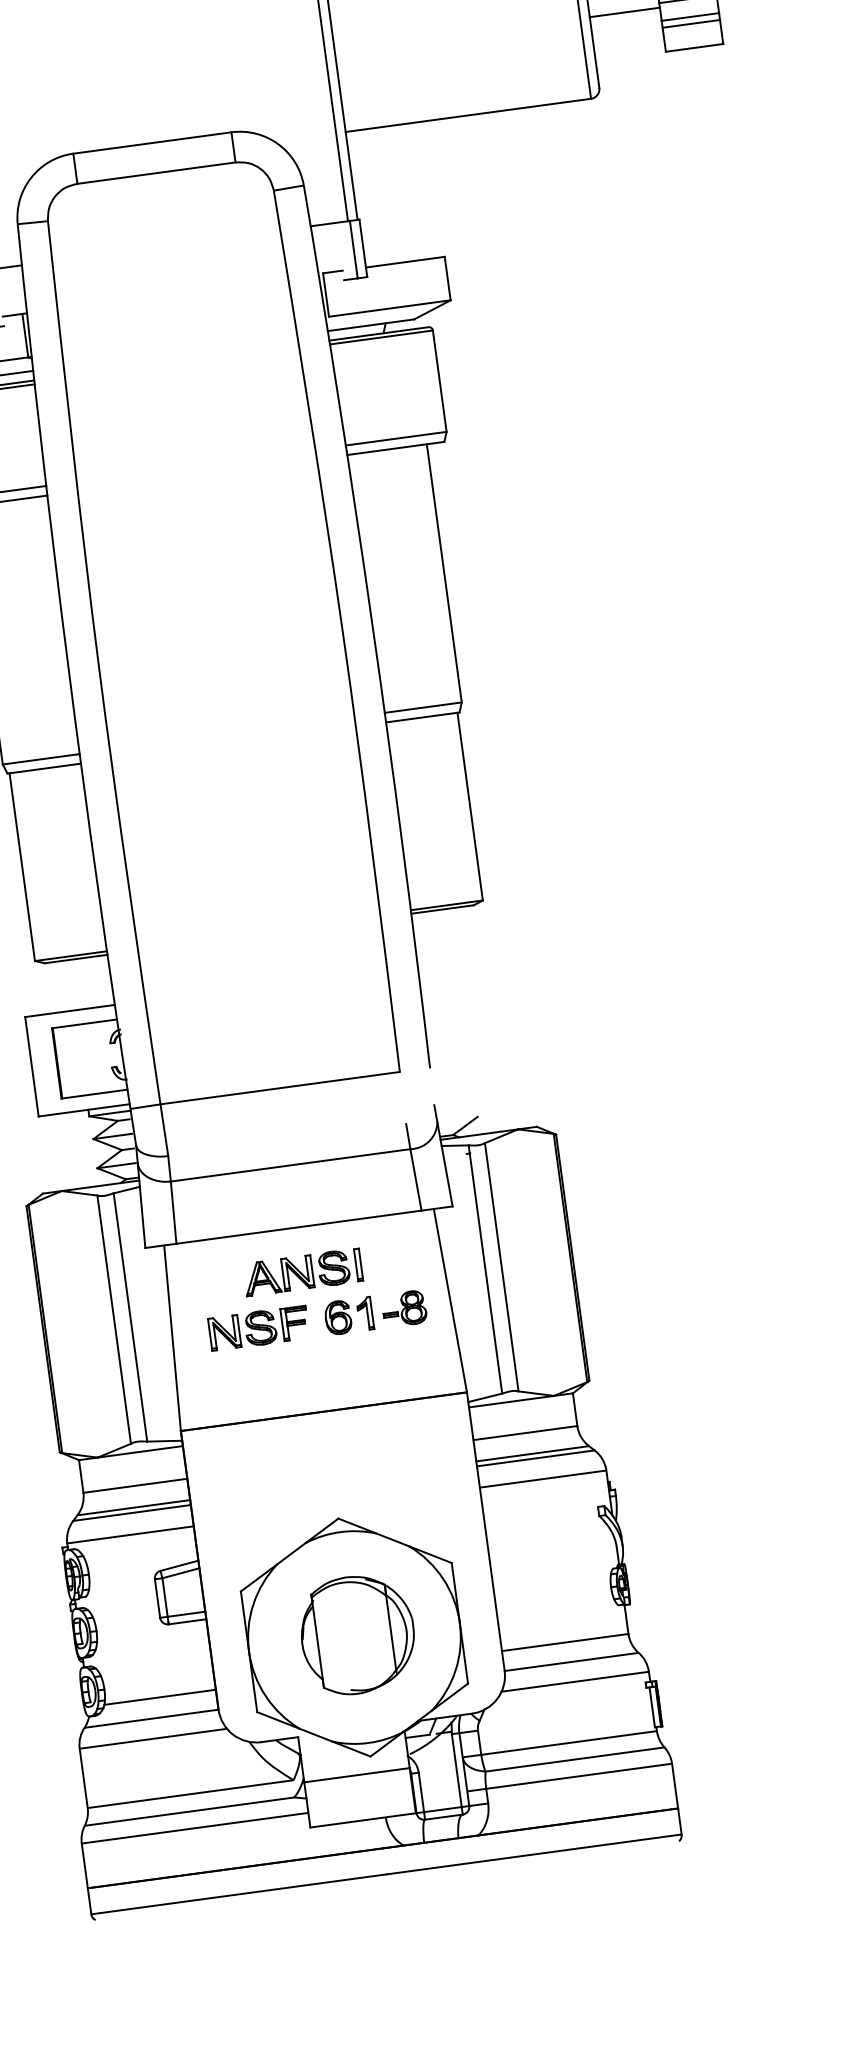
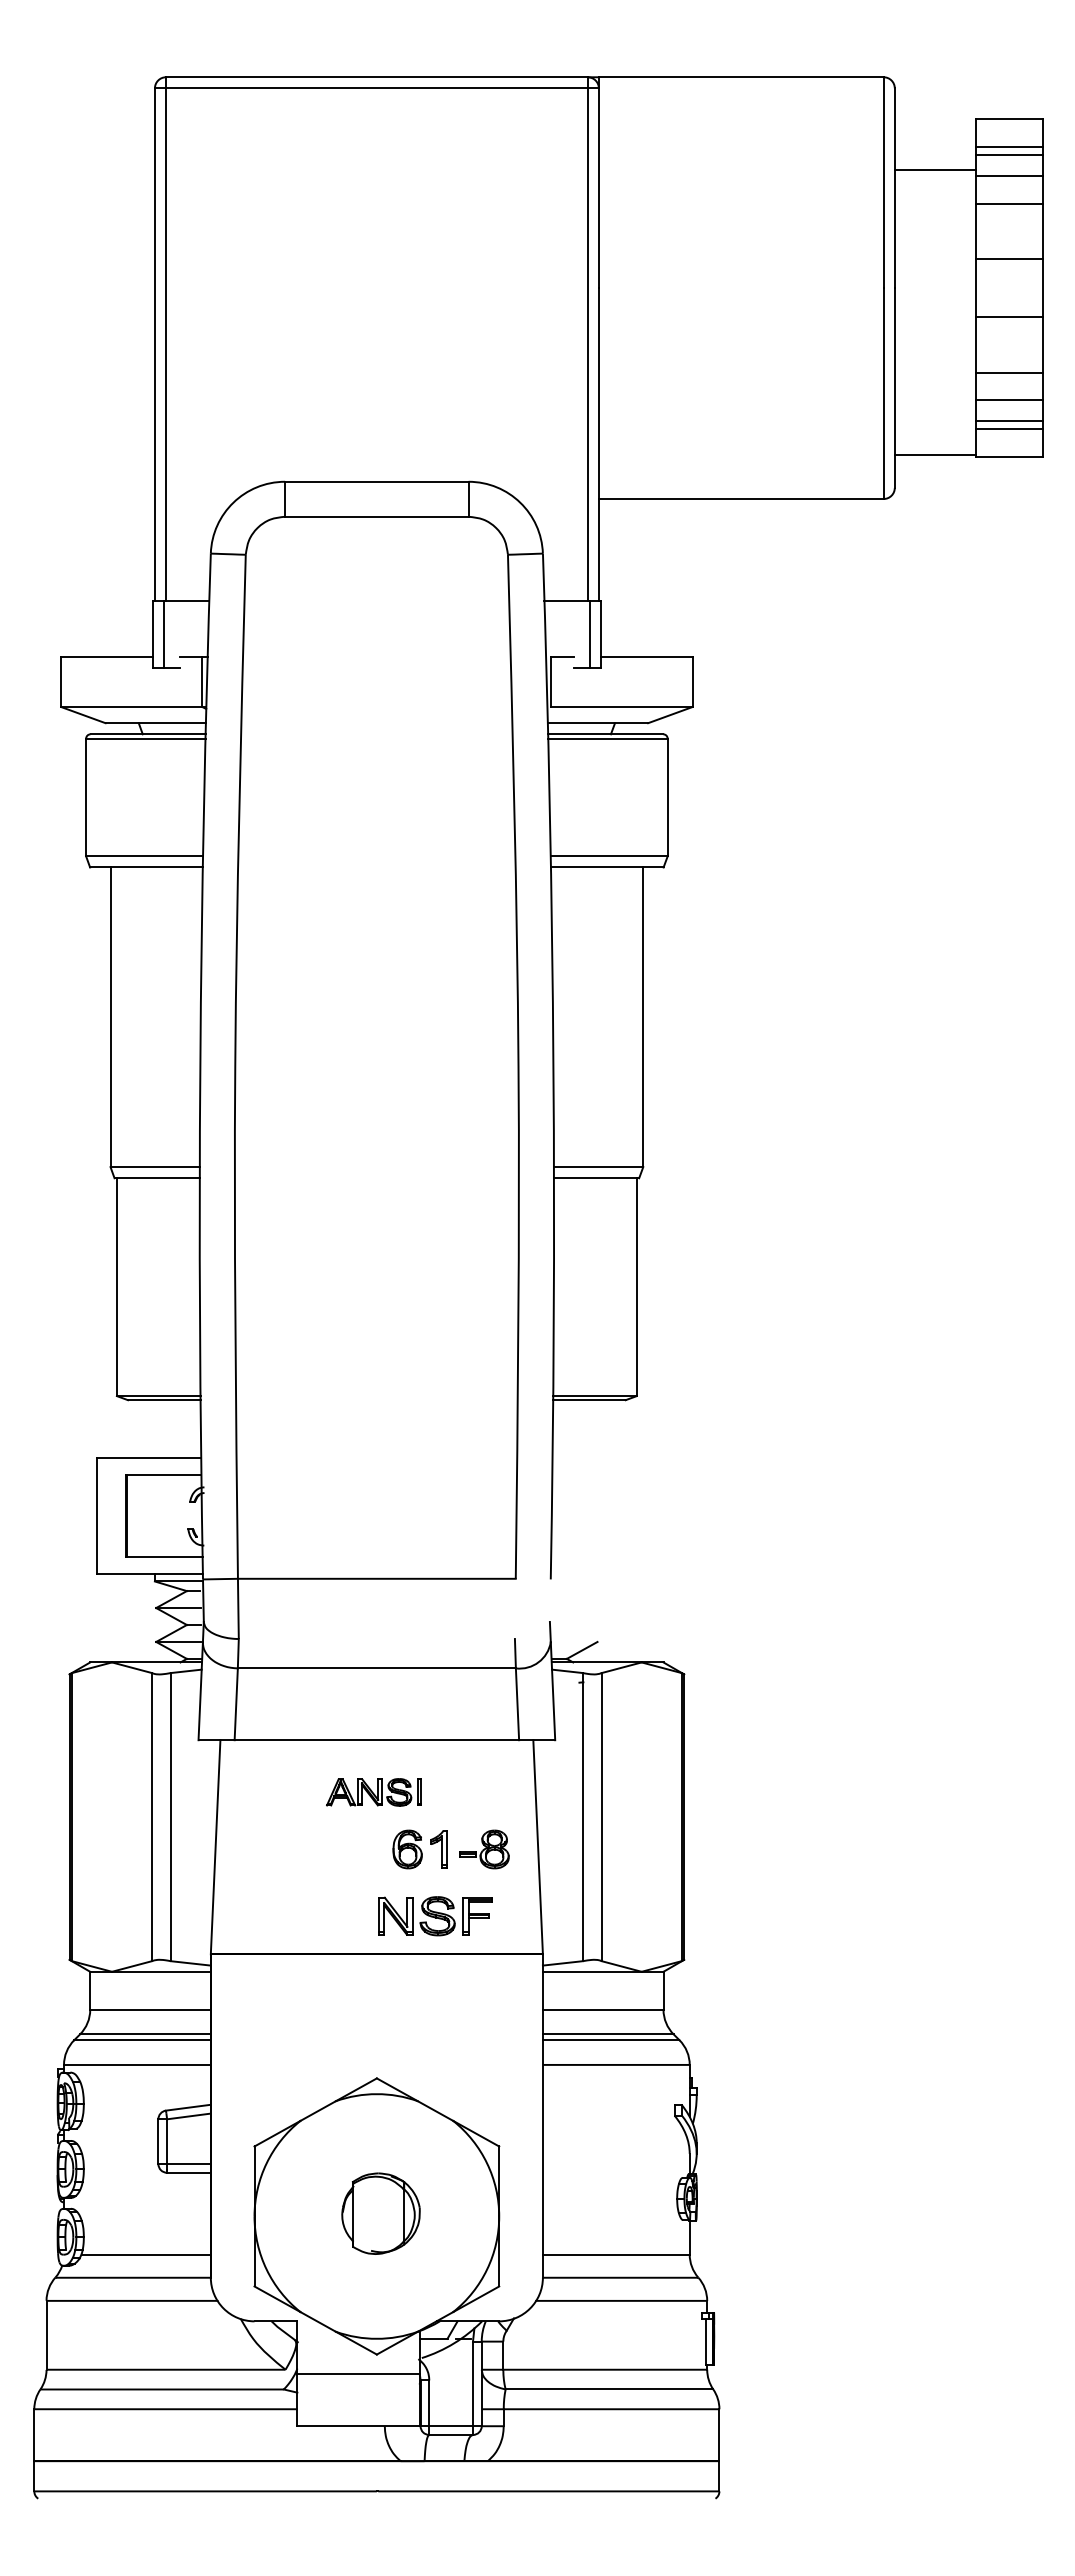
line: (624, 12) -> (935, 454), moved
part: (302, 1272) -> (373, 1792), size x0.7
part: (258, 1328) -> (435, 1916), moved
part: (357, 1634) -> (380, 2213), size x0.6

